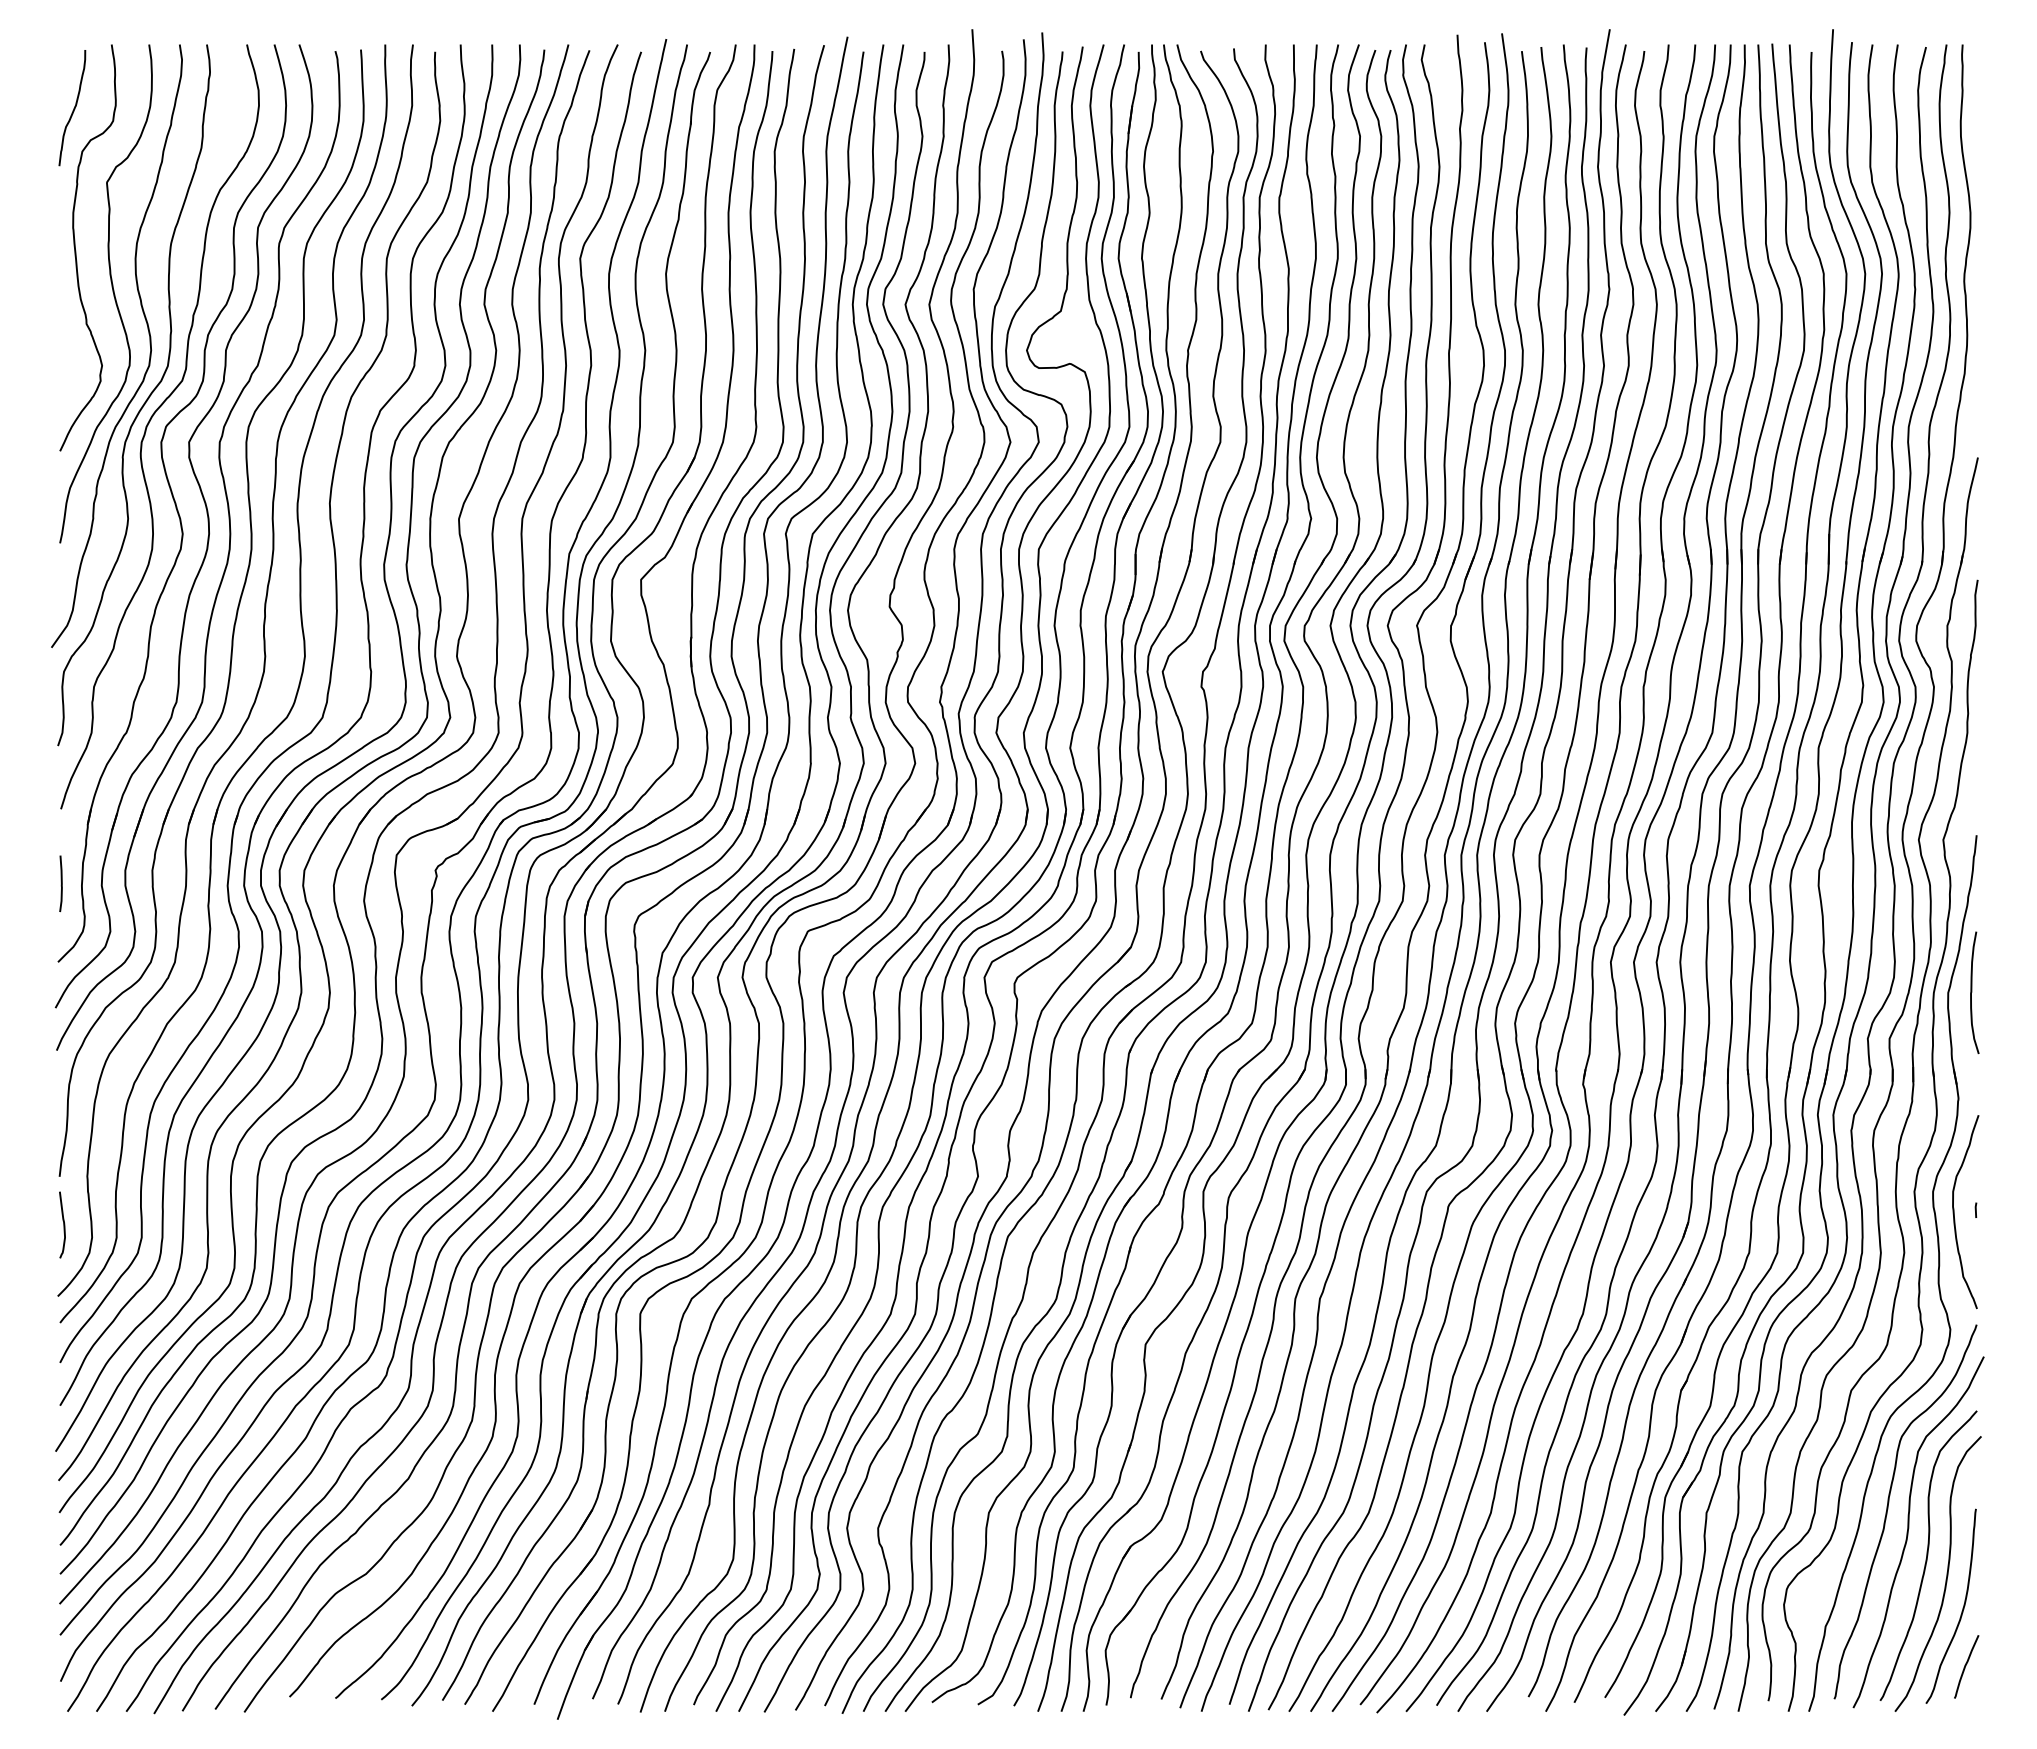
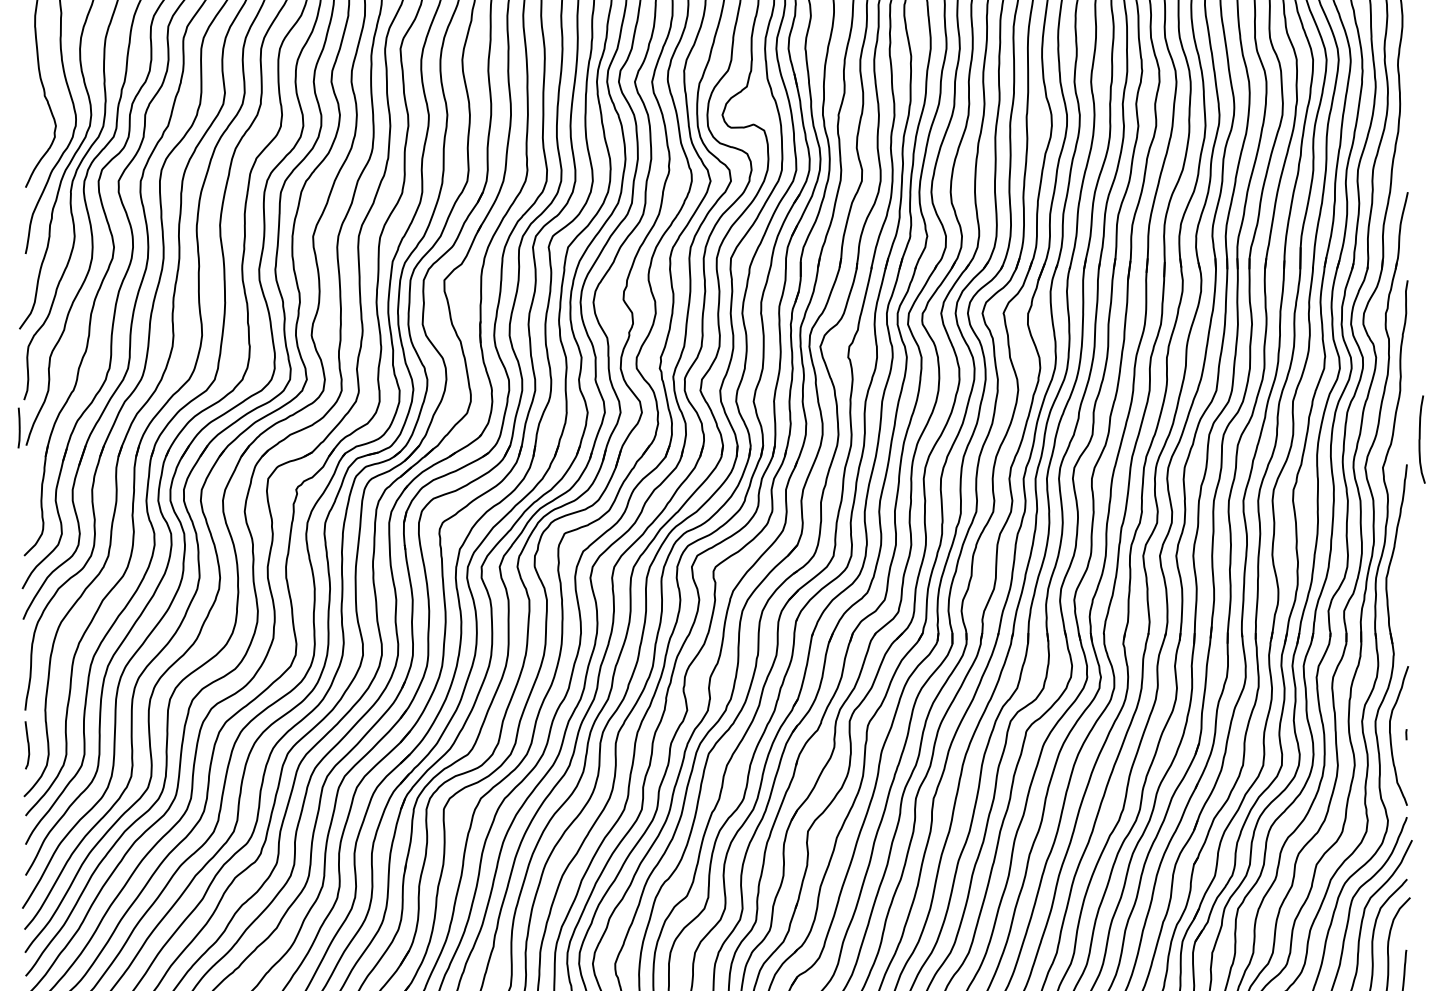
line: (60, 882) -> (18, 427), moved
curve: (1972, 992) -> (1420, 439), moved

